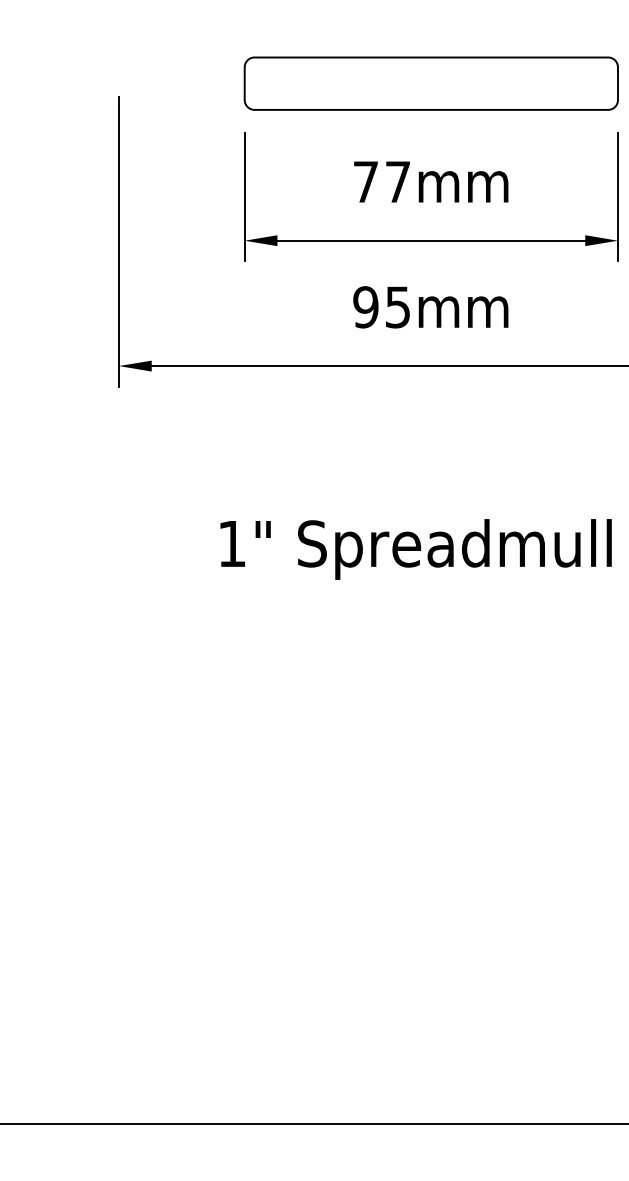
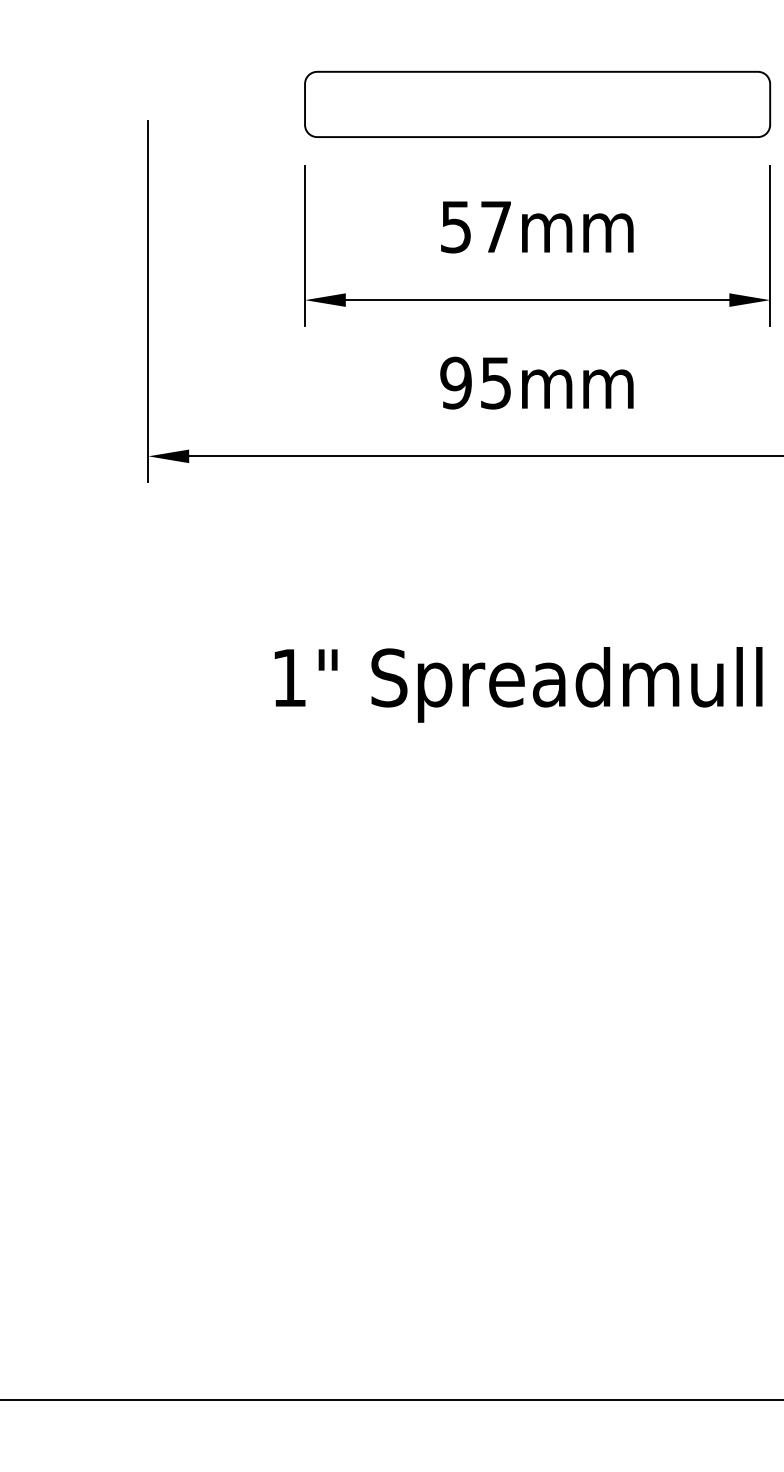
text: (365, 182) -> (455, 227), 77mm -> 57mm

